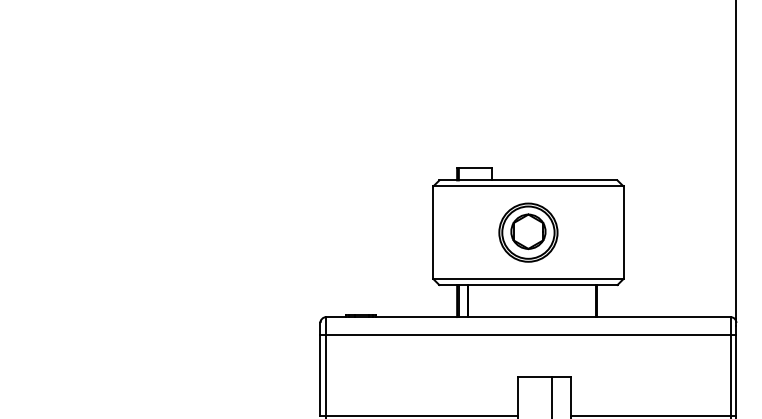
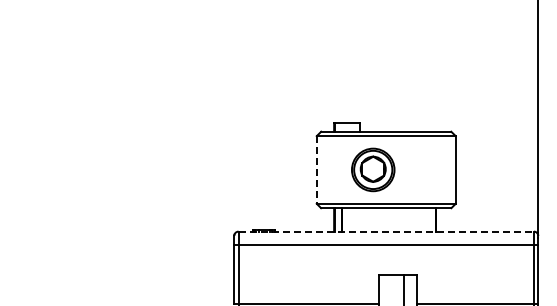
line: (432, 232) -> (316, 169), solid -> dashed
part: (528, 232) -> (373, 169), moved
line: (528, 316) -> (386, 231), solid -> dashed

